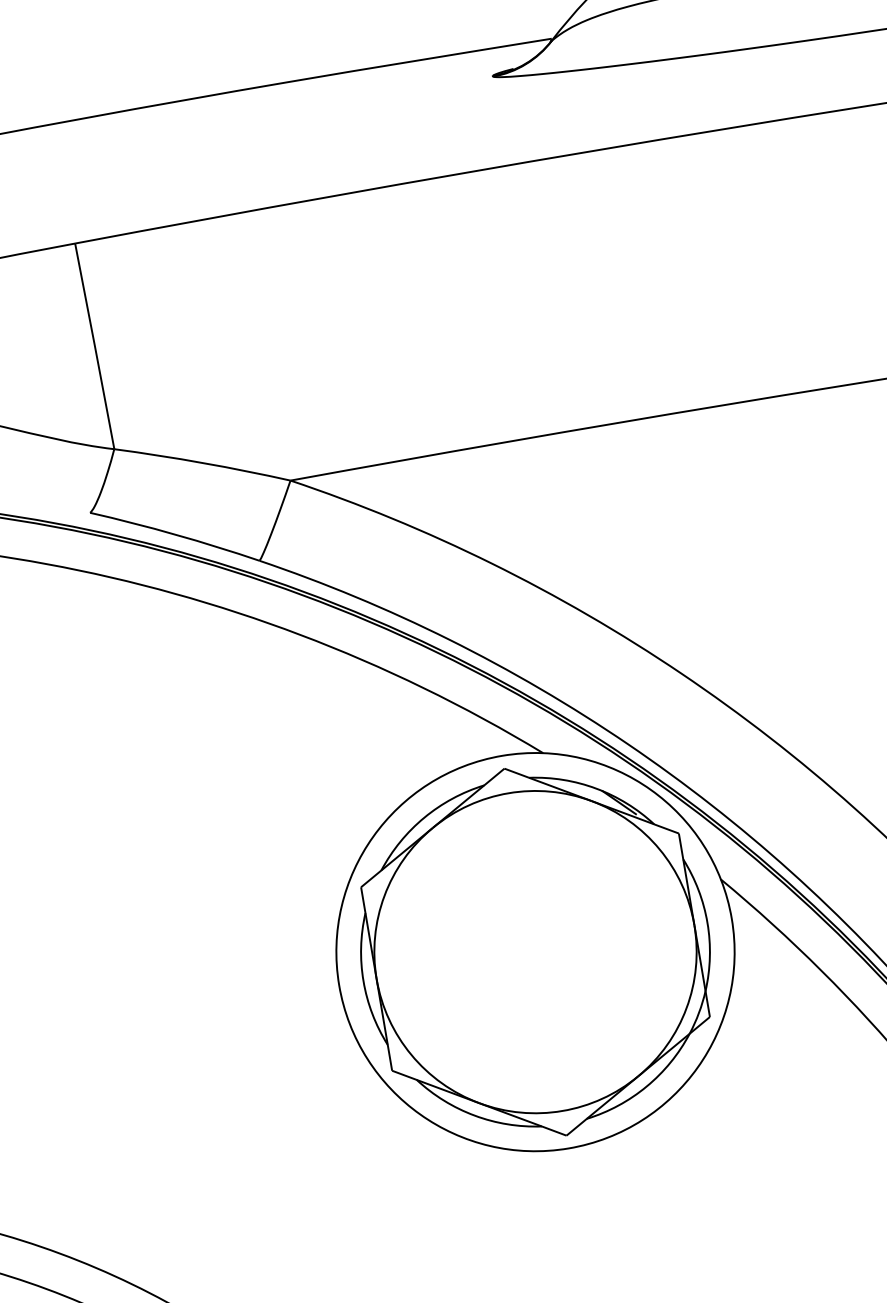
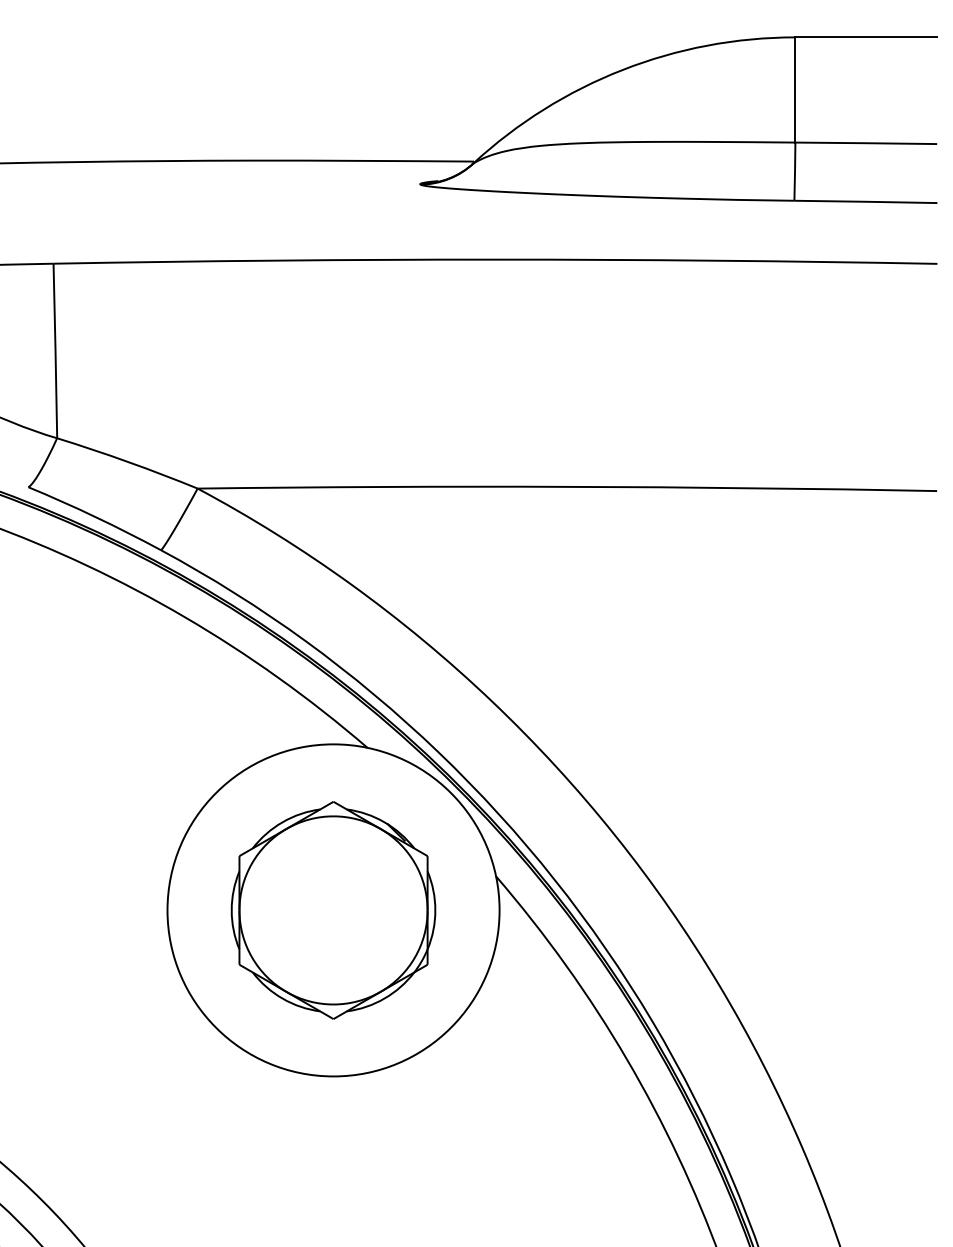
part: (535, 952) -> (333, 910), size x0.7

